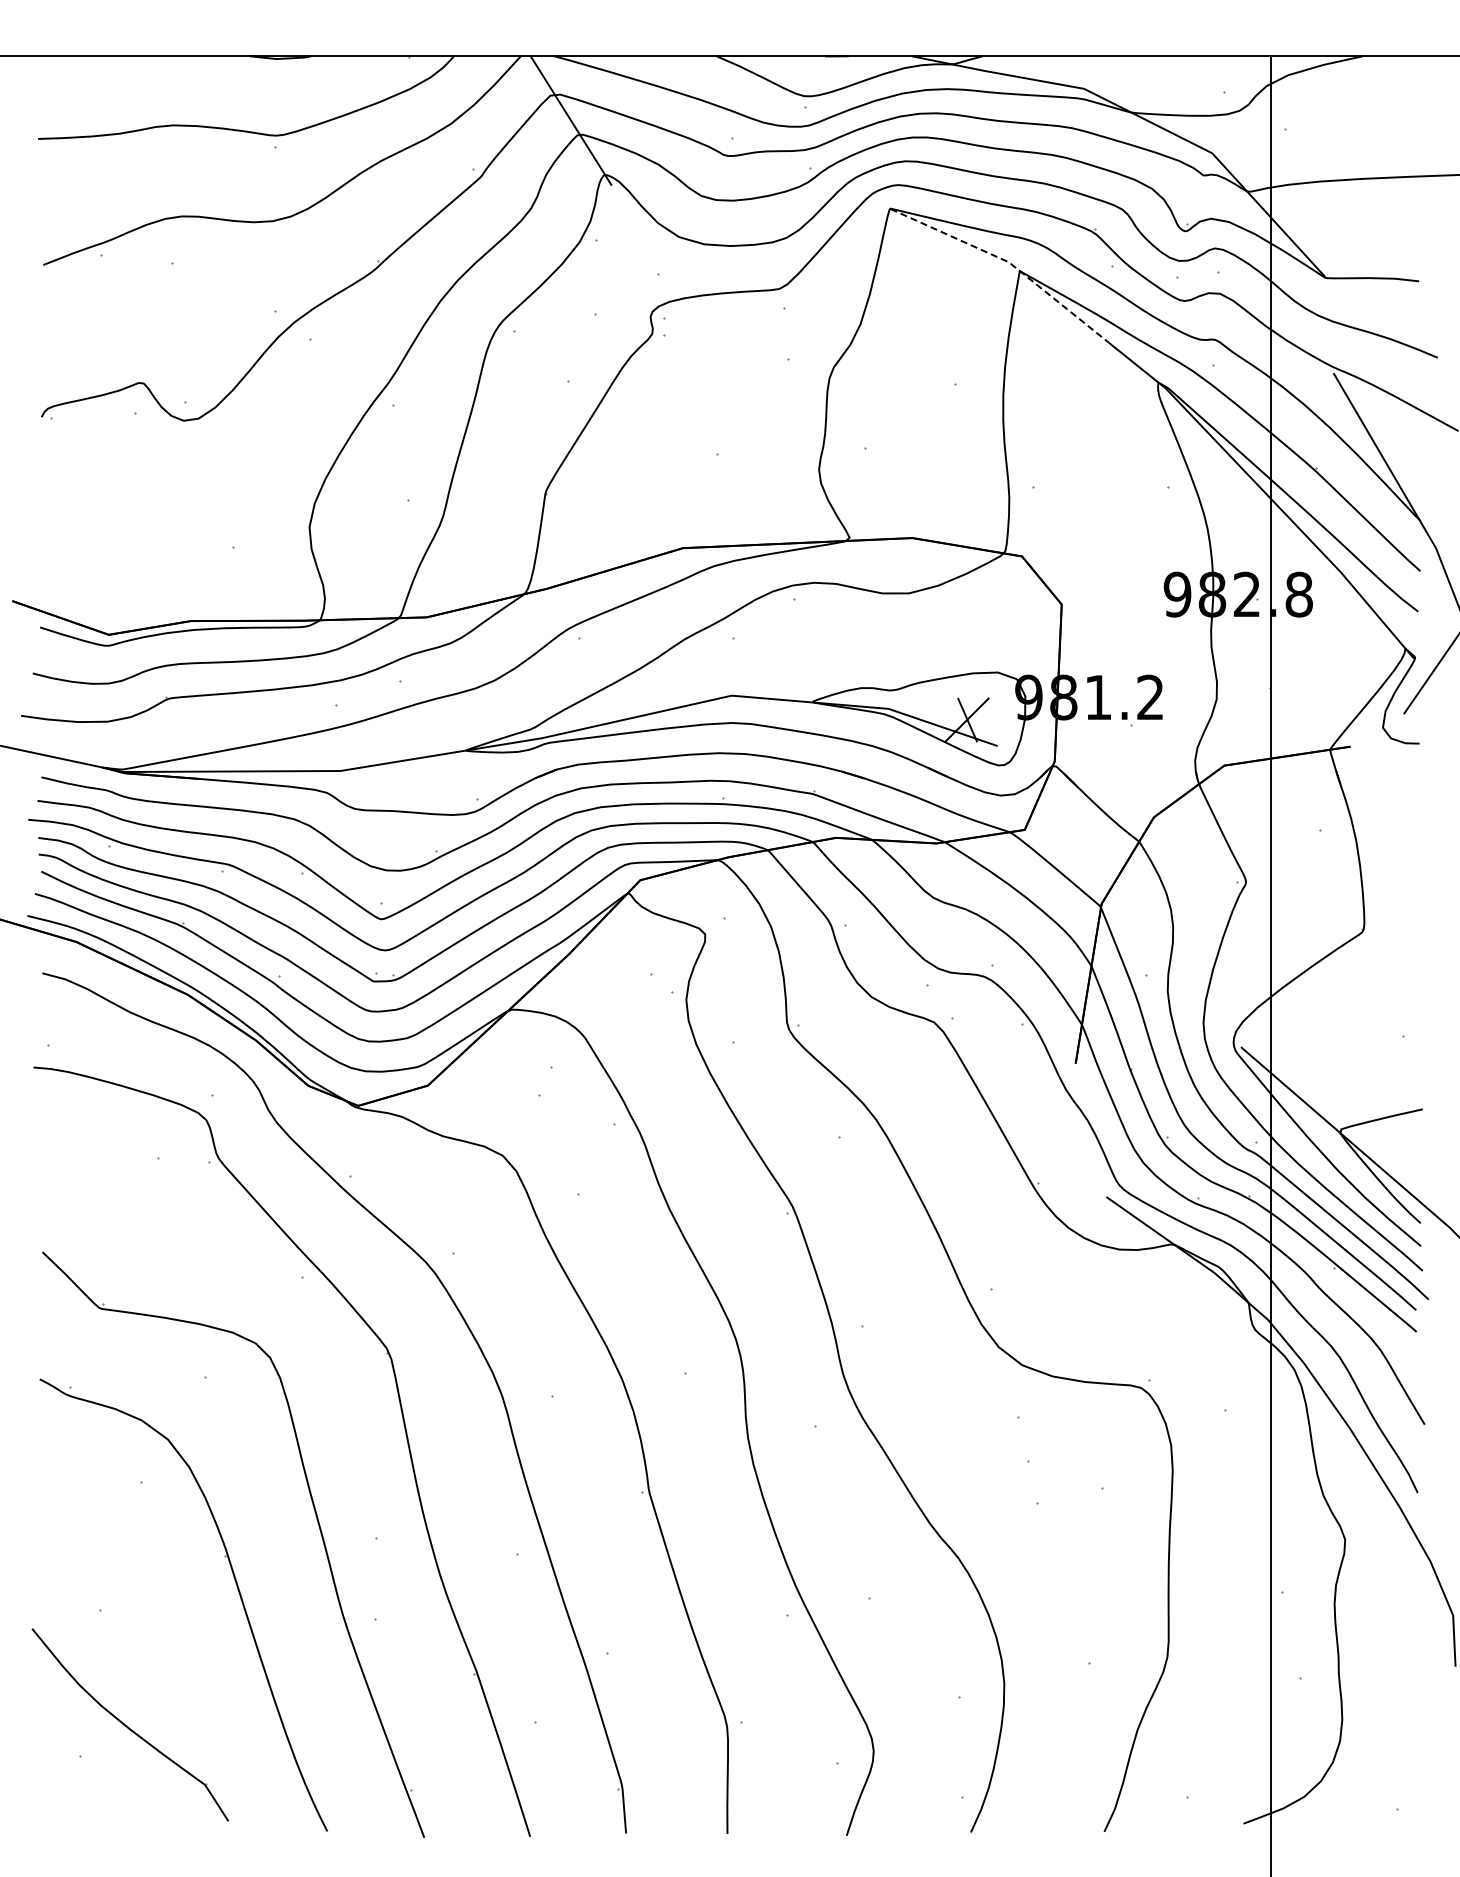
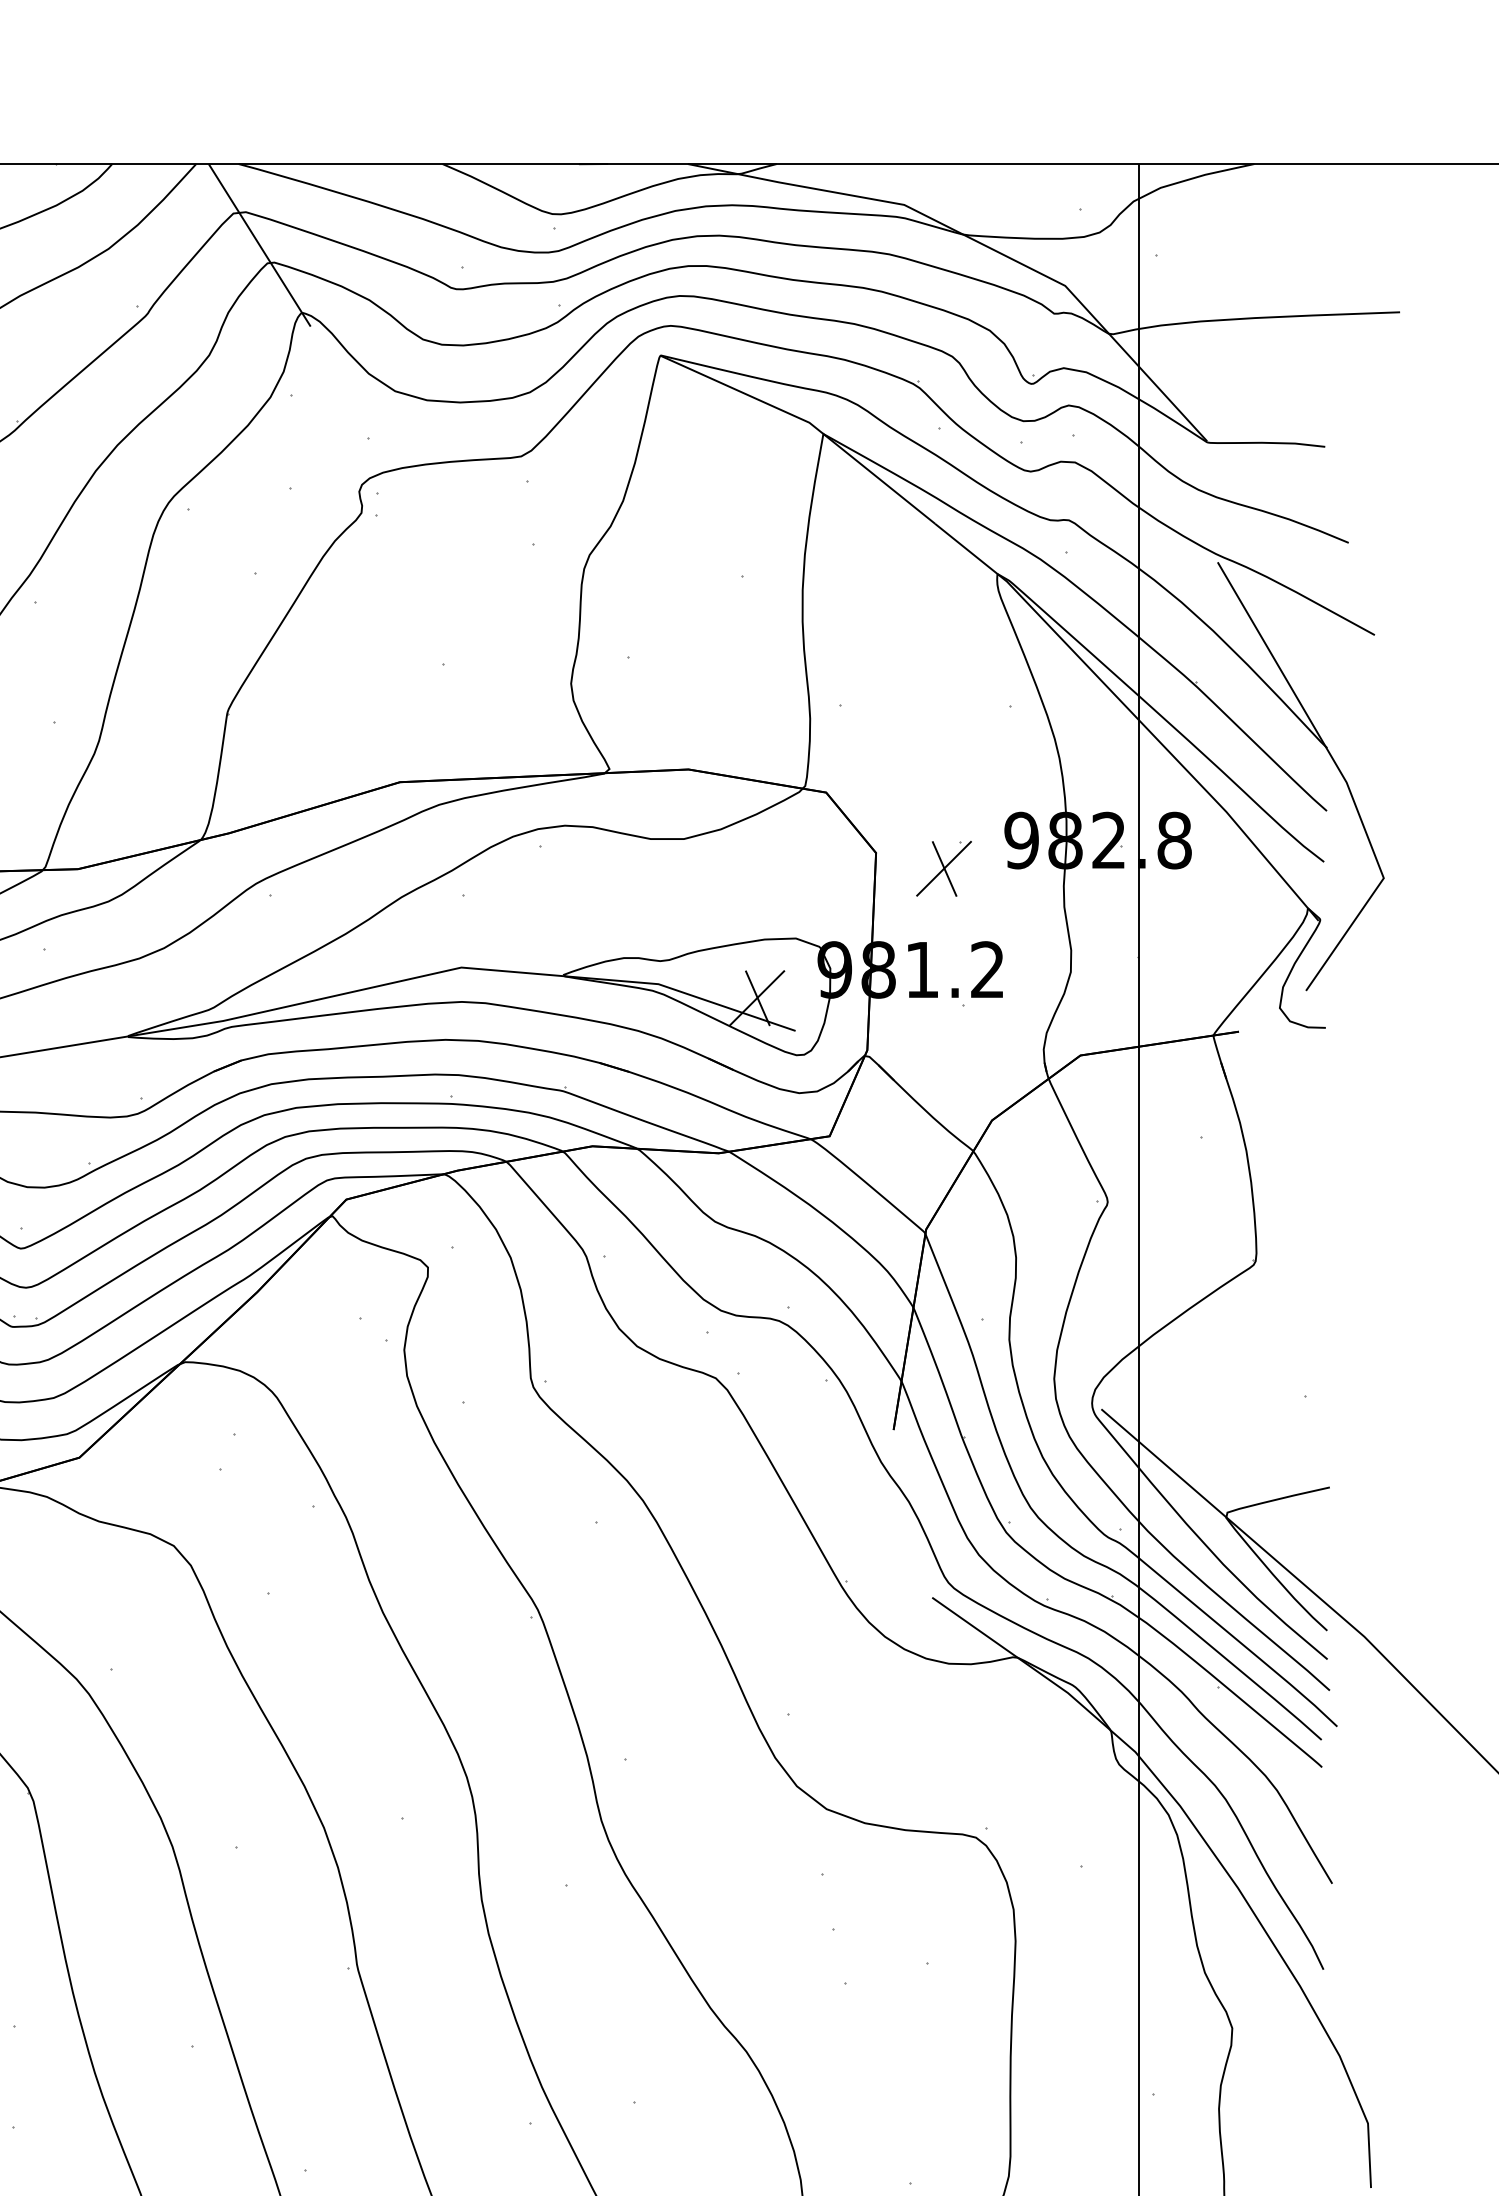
line: (1008, 262) -> (809, 423), dashed -> solid
part: (1115, 616) -> (943, 868), added

